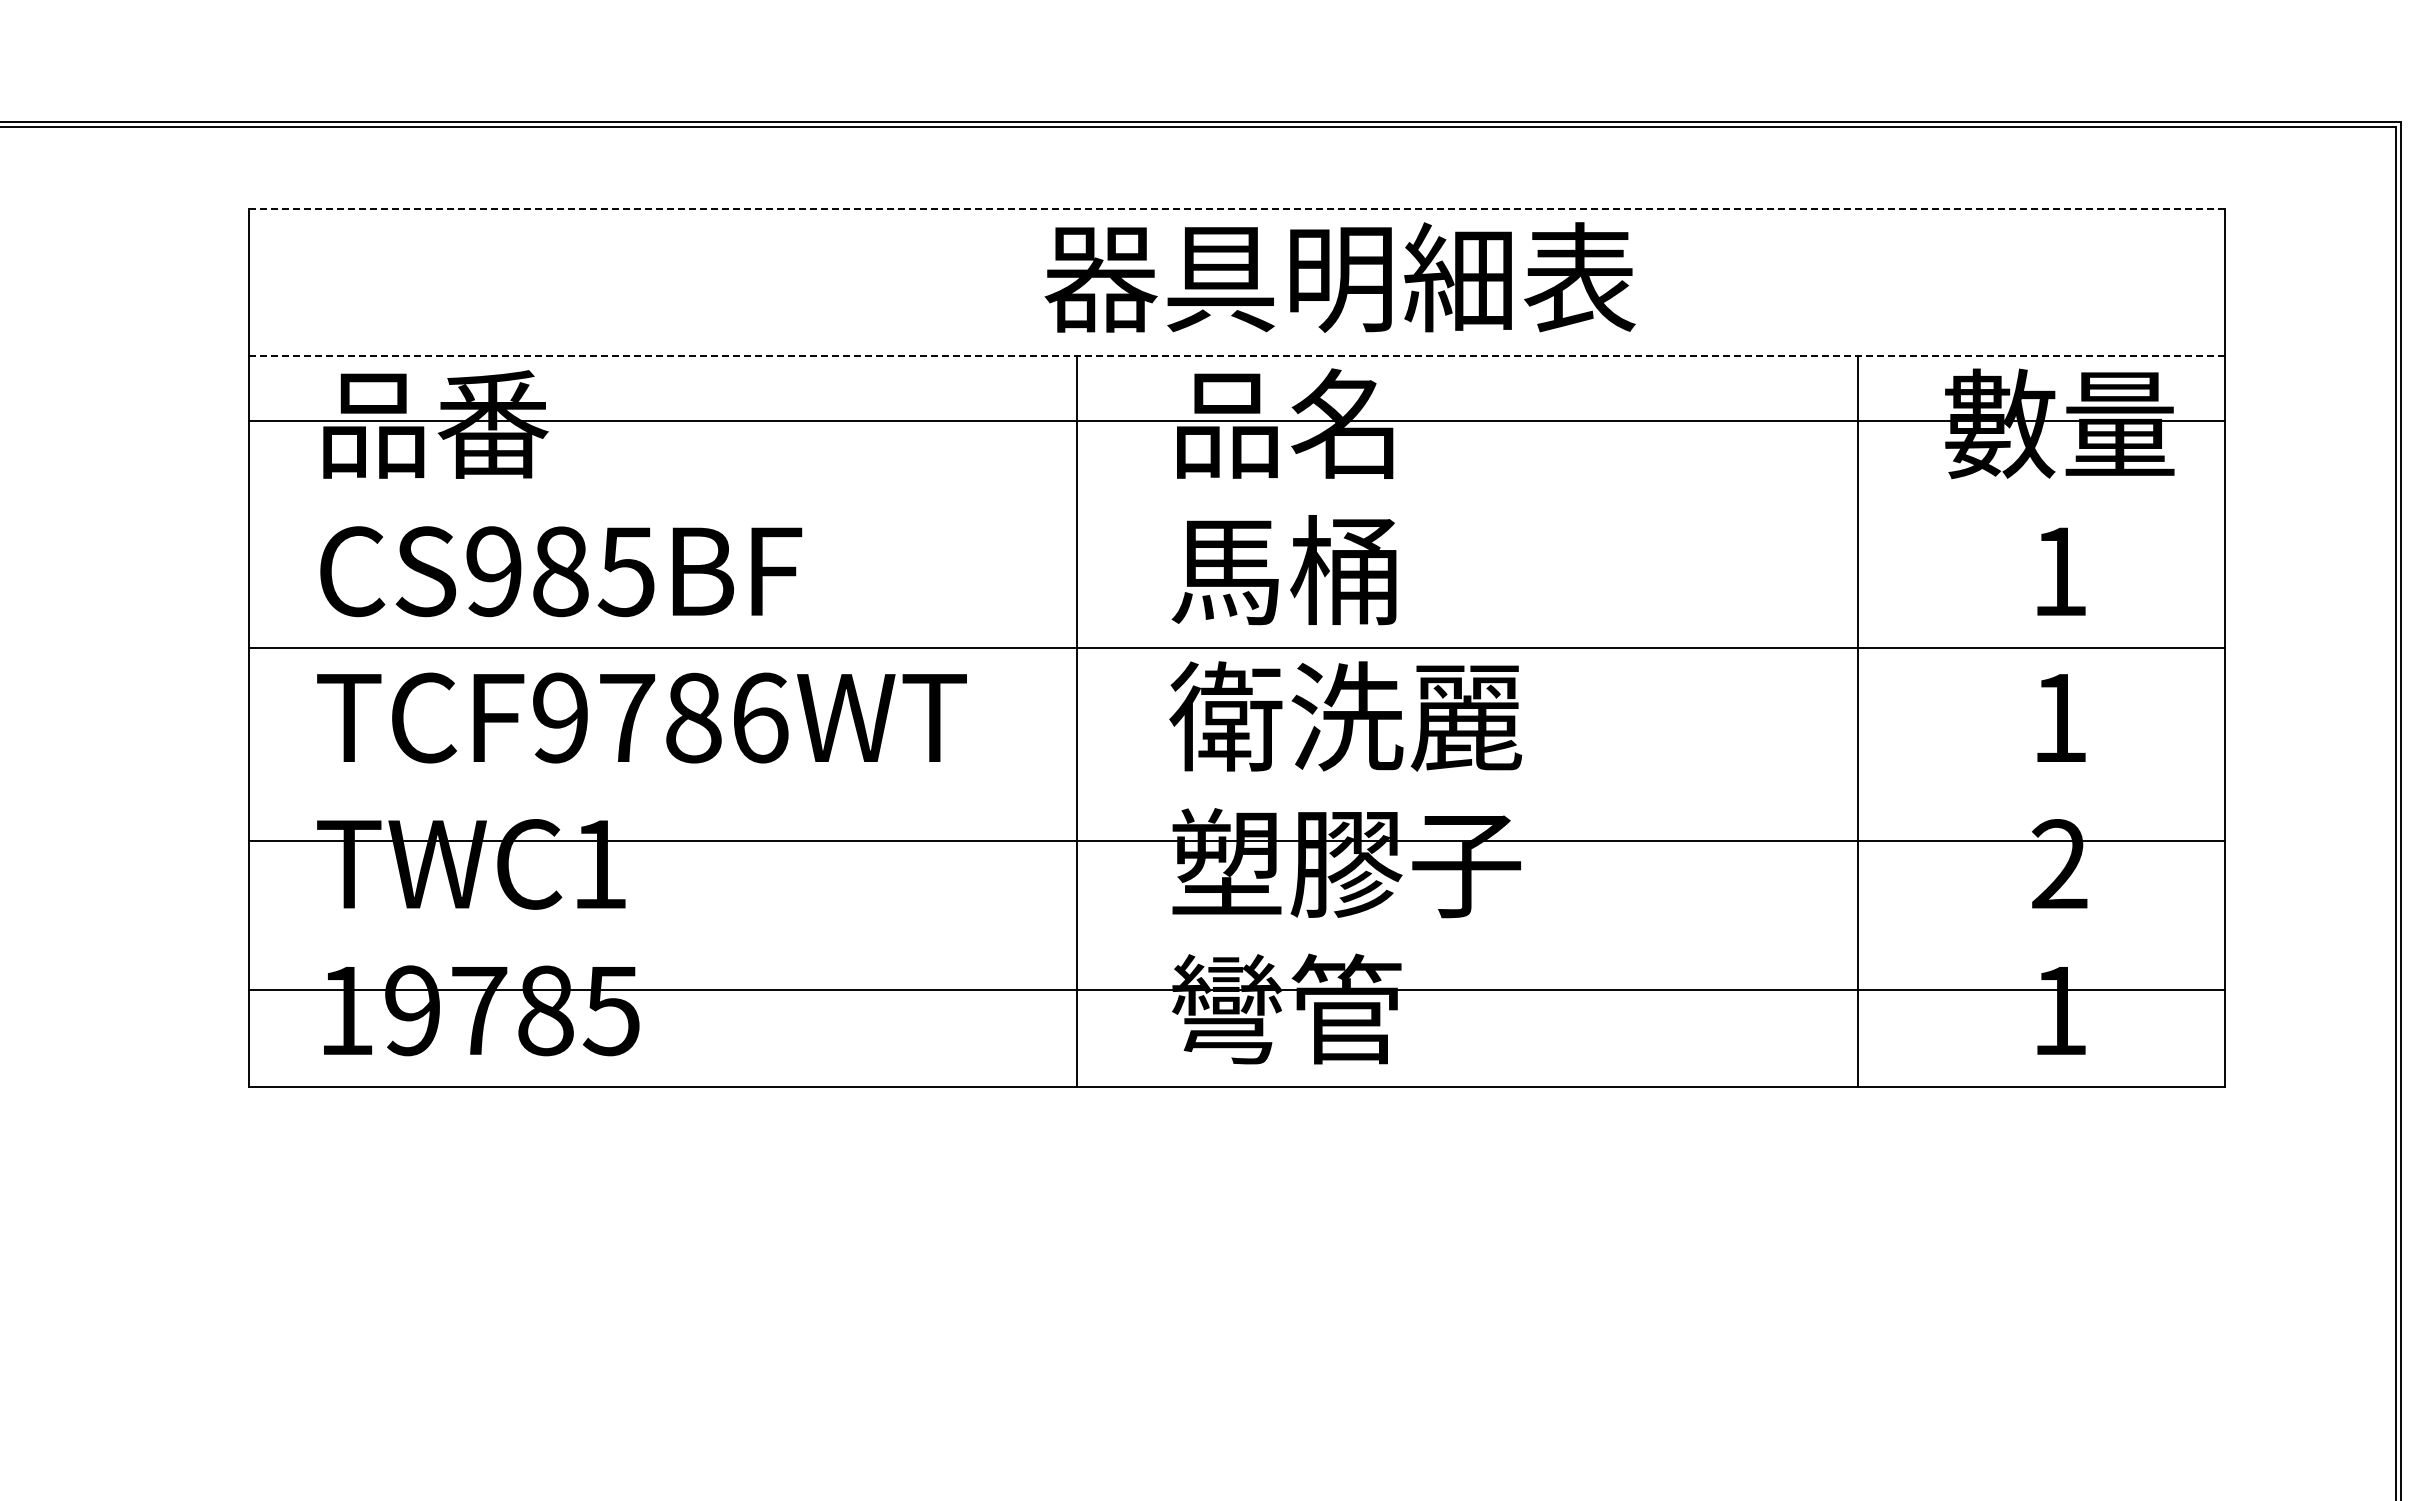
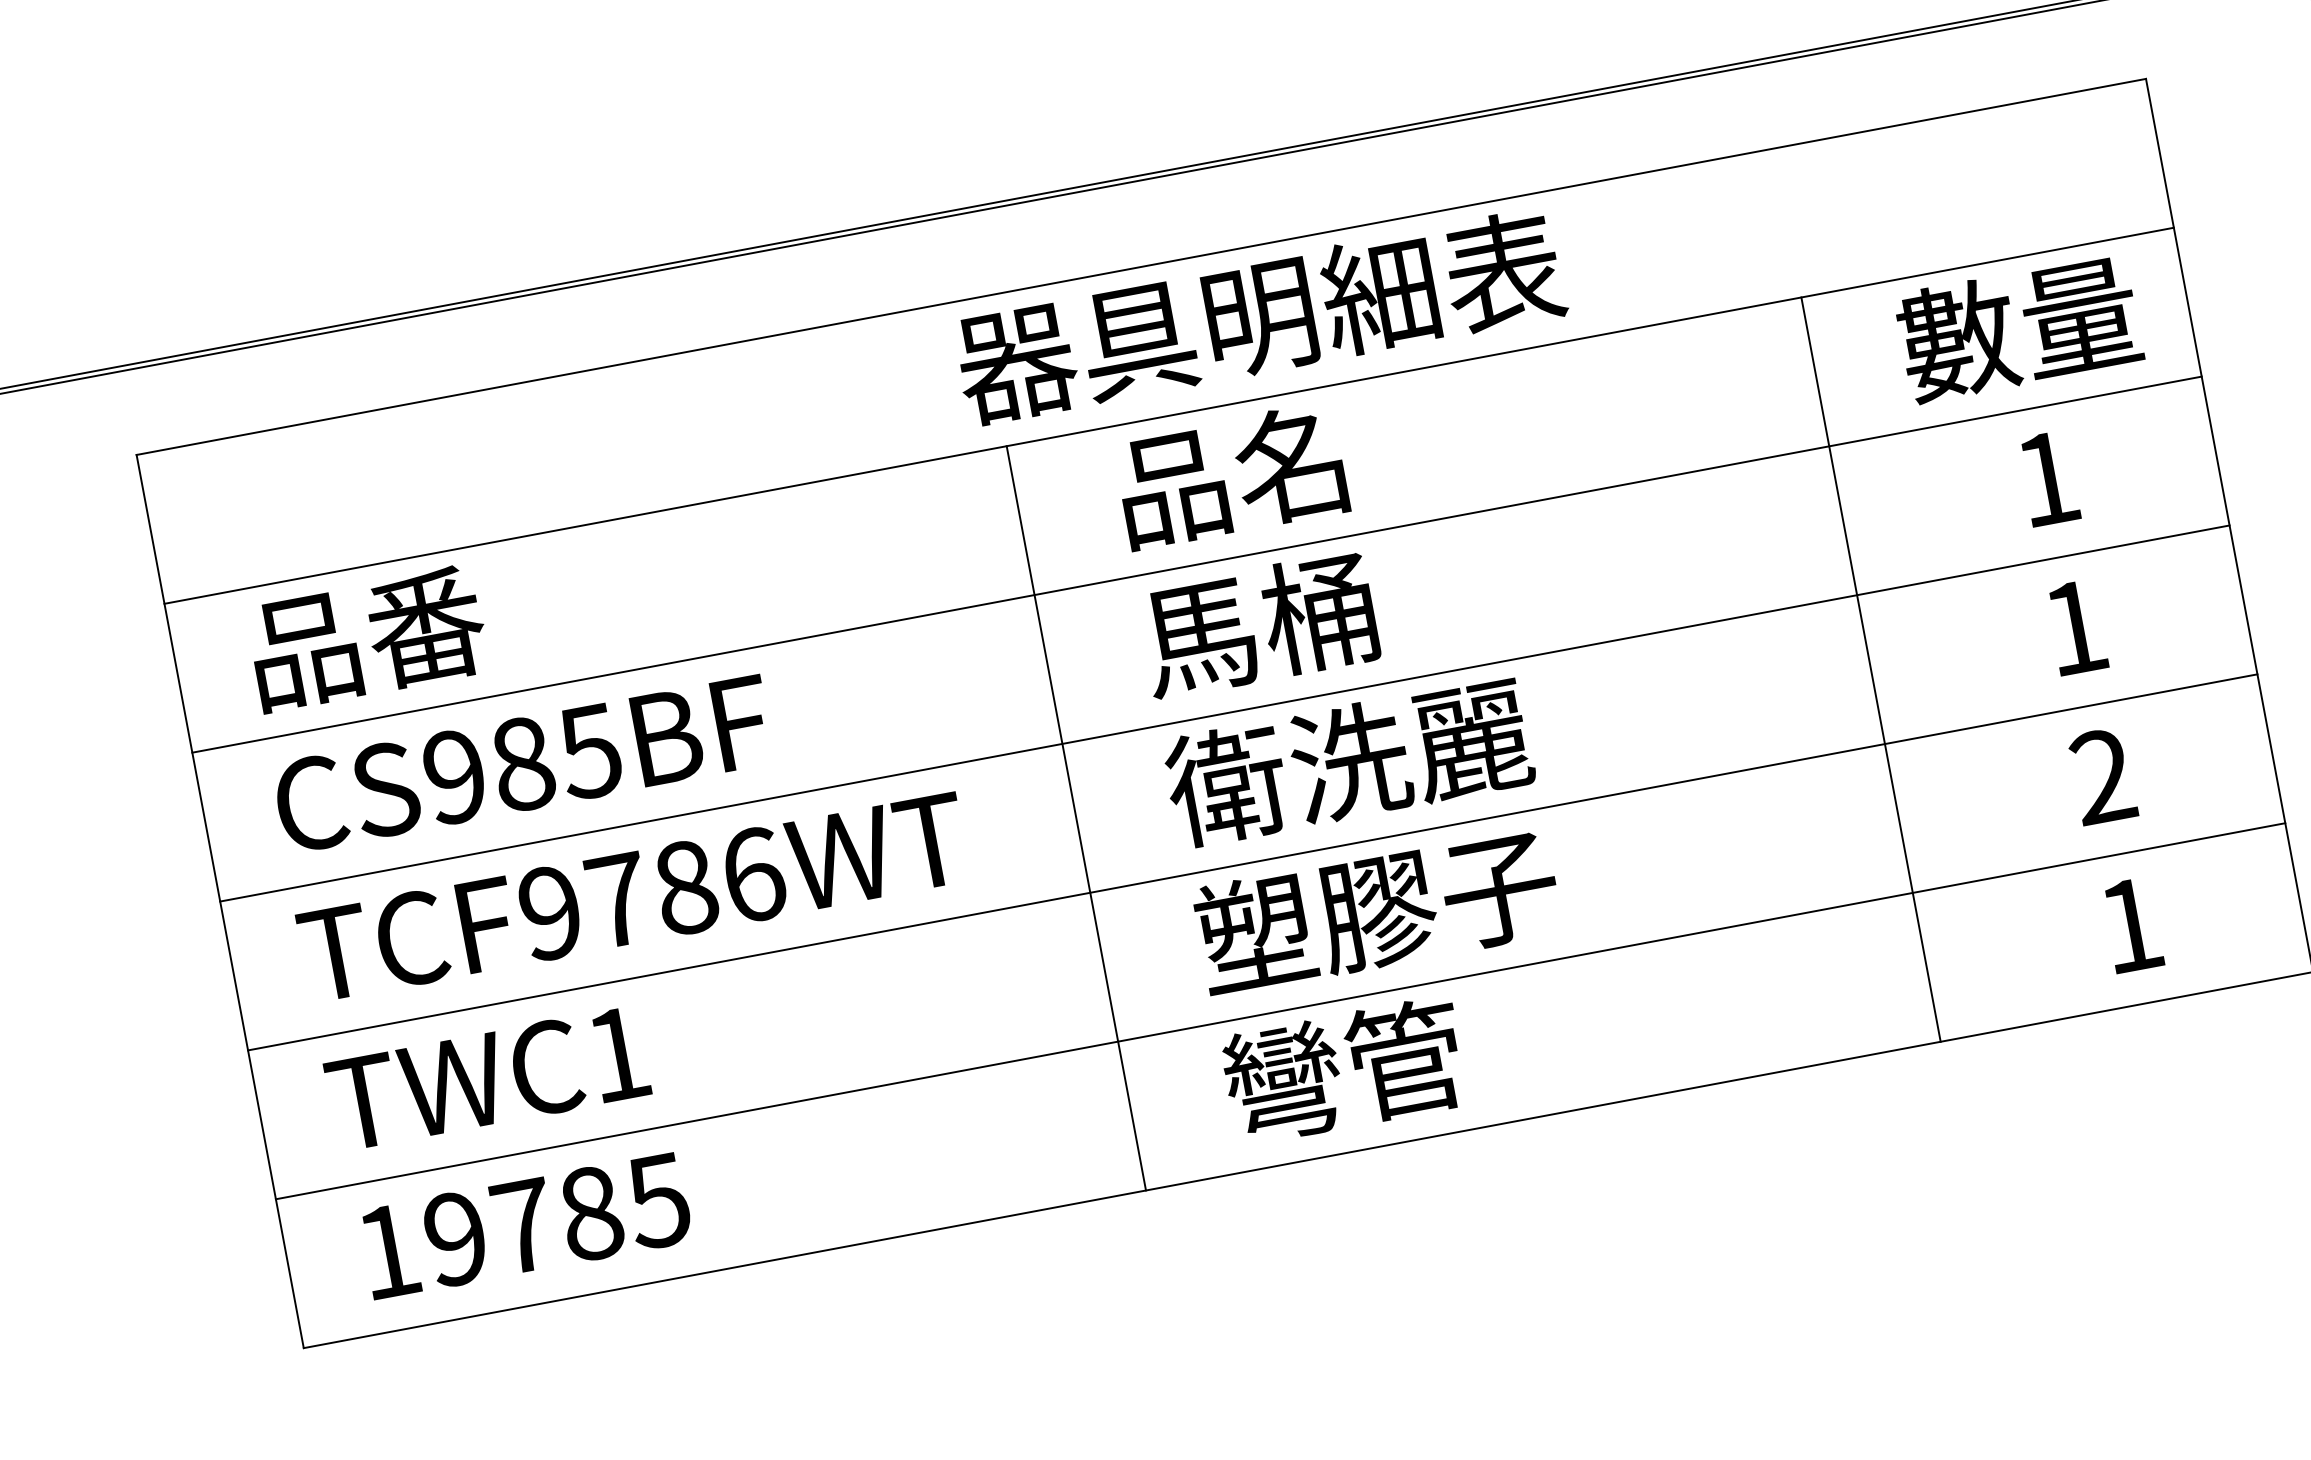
line: (1236, 209) -> (1141, 267), dashed -> solid
line: (1236, 355) -> (1168, 415), dashed -> solid
line: (1236, 420) -> (1196, 564), moved
line: (1236, 840) -> (1252, 862), moved
line: (1236, 990) -> (1280, 1011), moved

